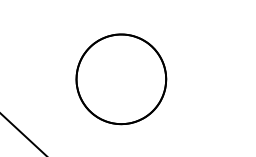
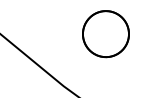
part: (120, 79) -> (105, 34), moved

